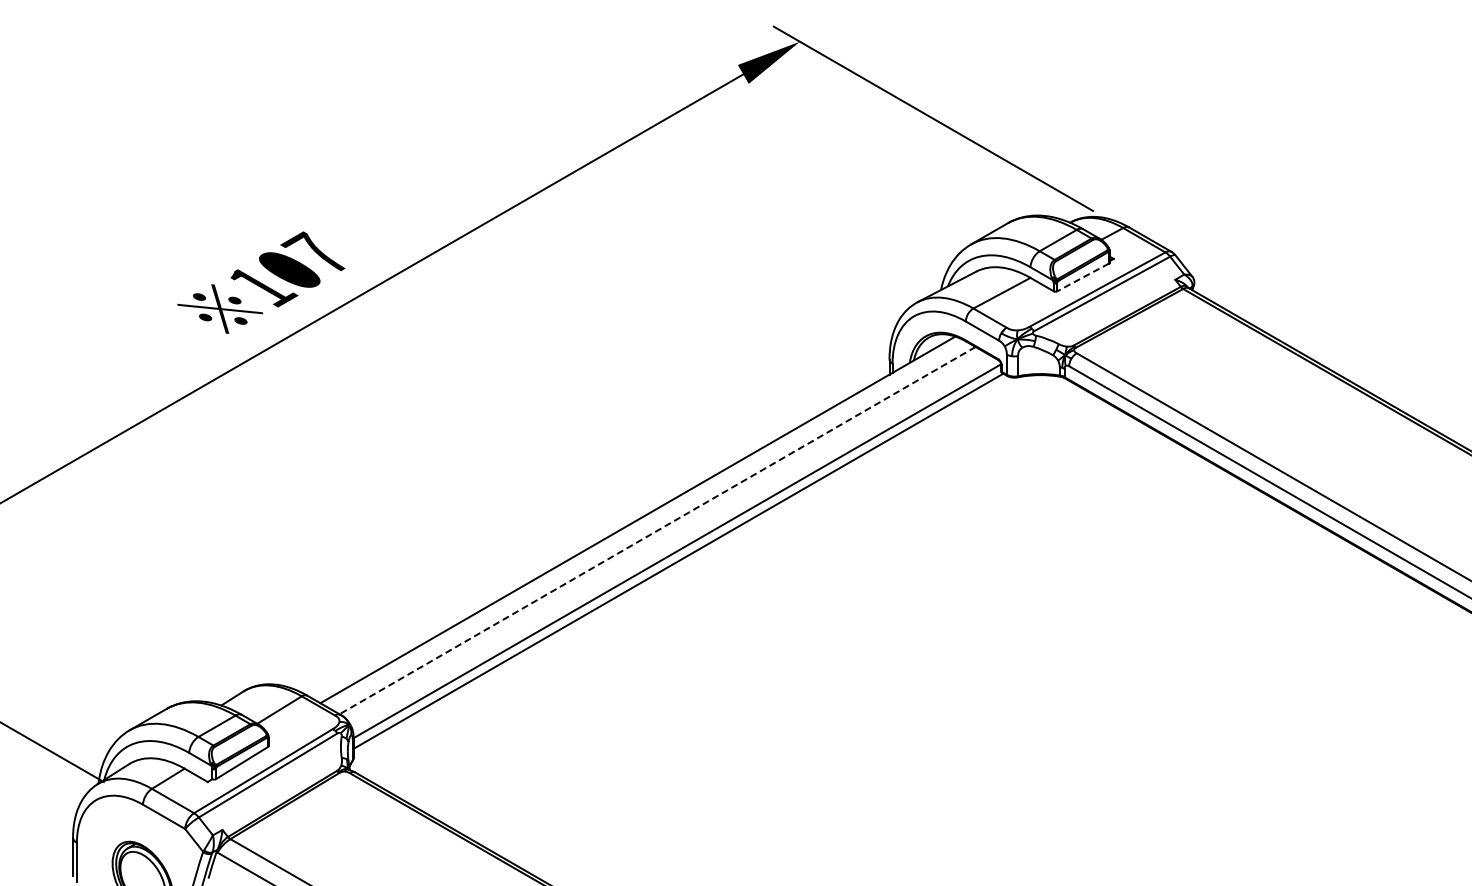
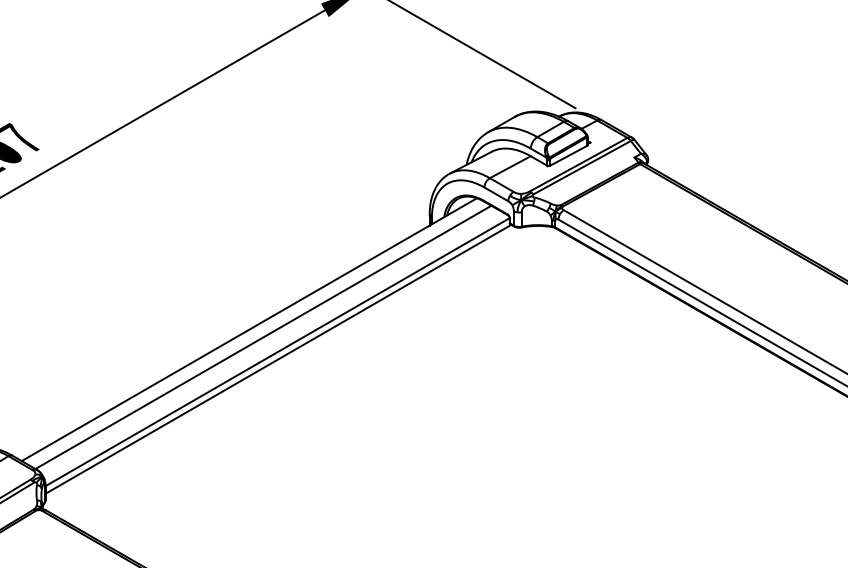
line: (1082, 277) -> (568, 155), dashed -> solid
line: (657, 530) -> (263, 337), dashed -> solid

